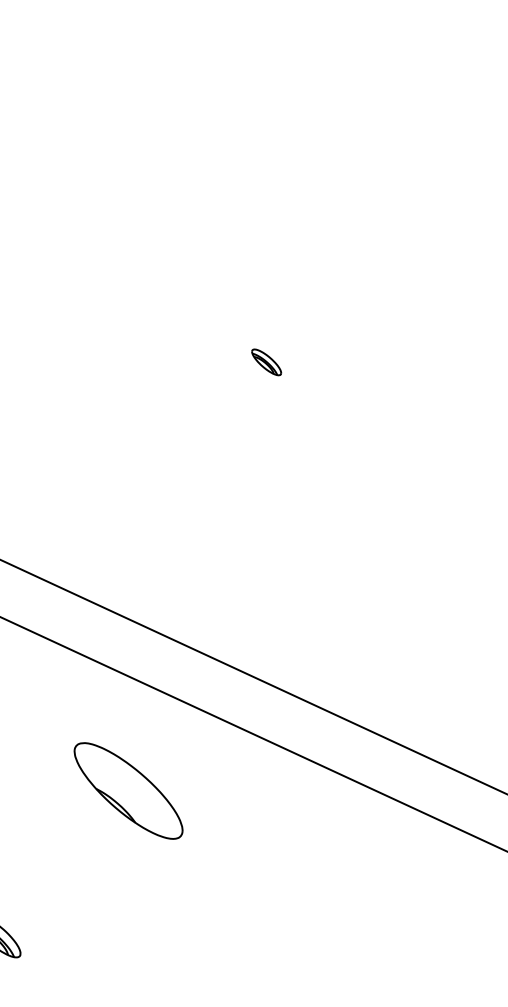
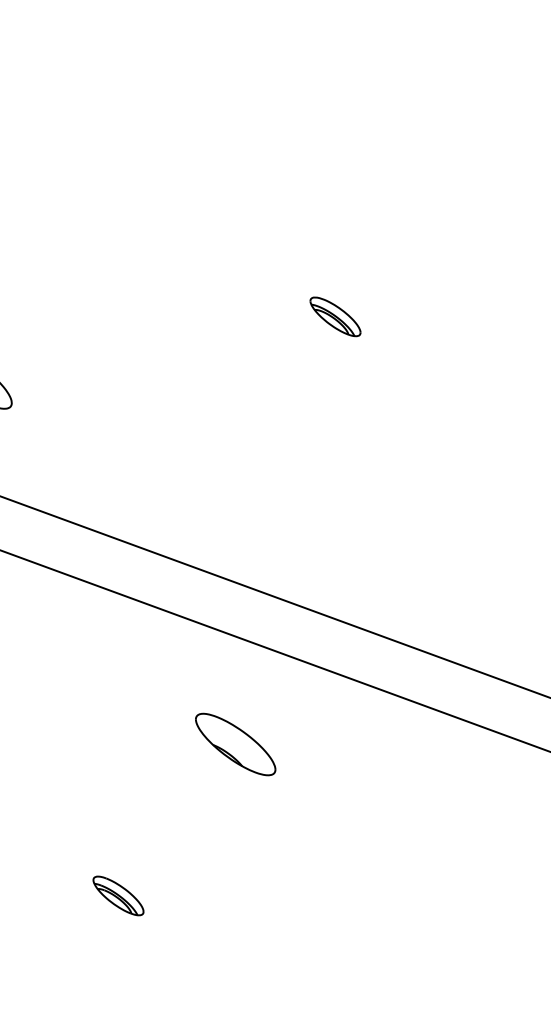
part: (266, 361) -> (335, 316), size x1.67
part: (128, 790) -> (235, 744), size x0.71

